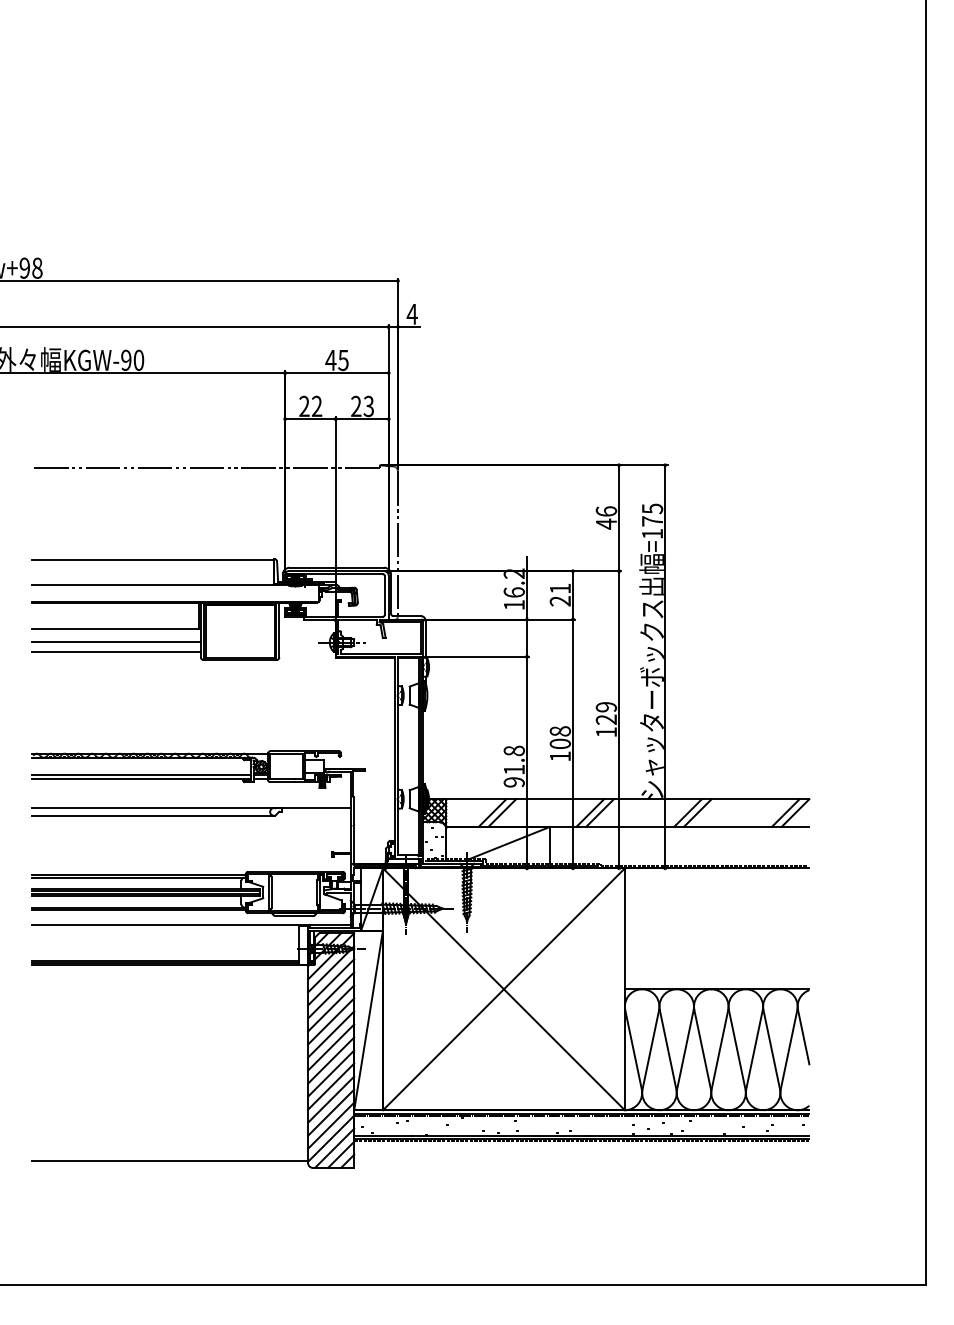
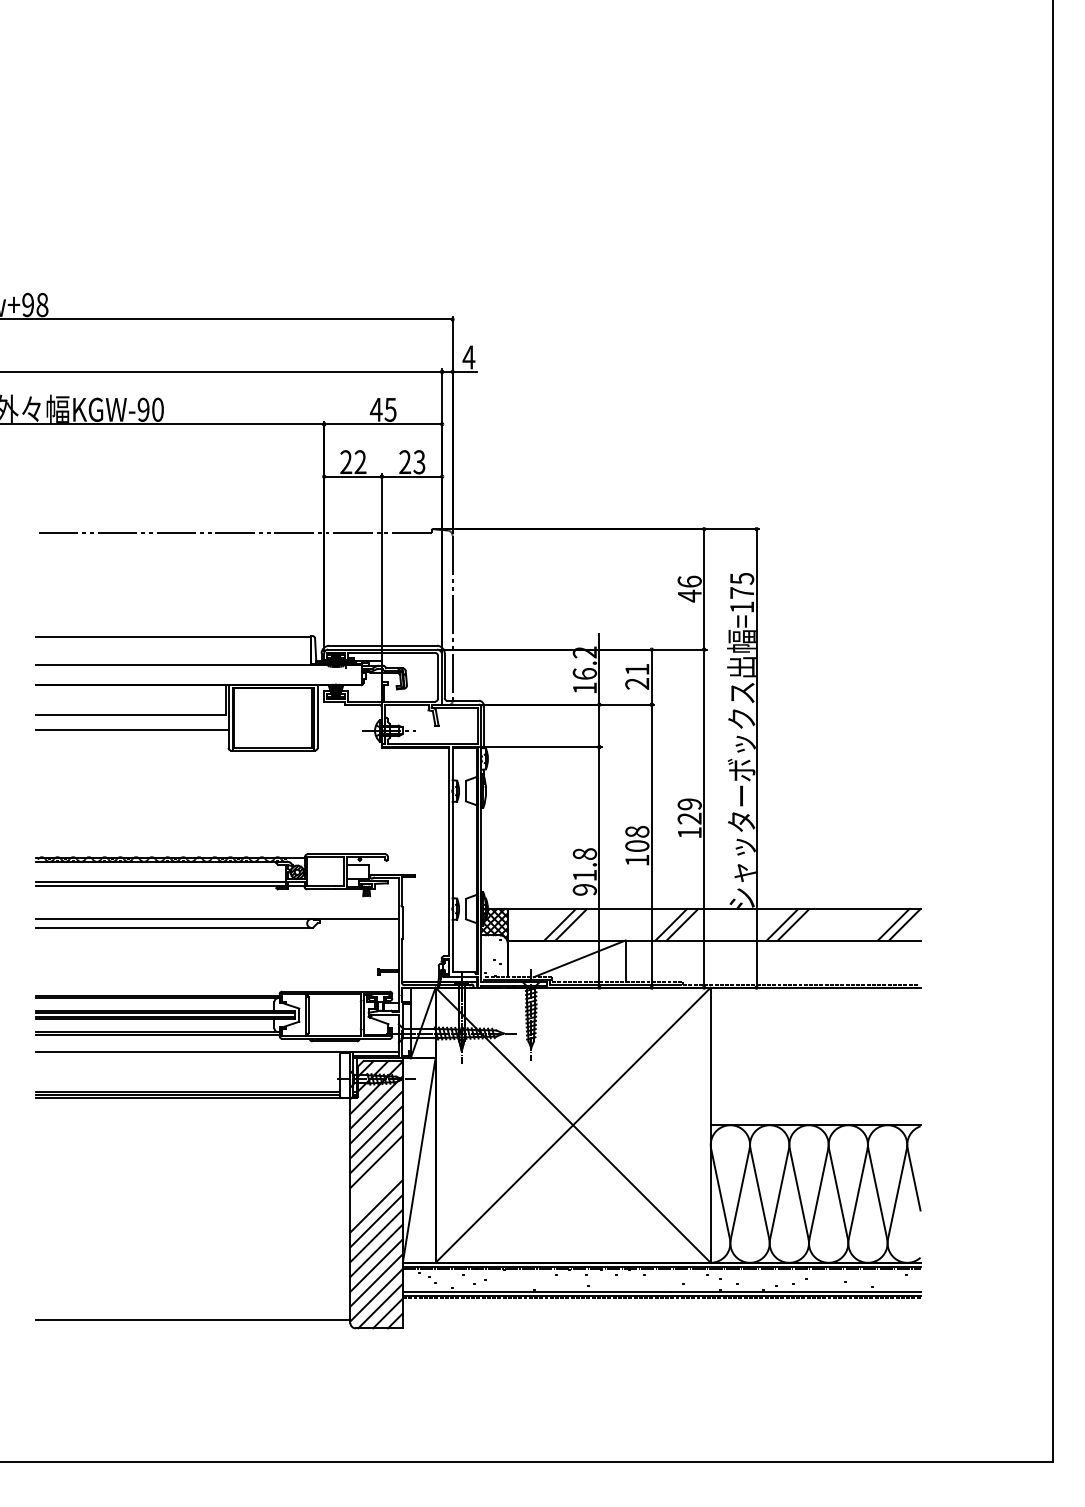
line: (116, 652) -> (132, 742), removed
line: (331, 1034) -> (376, 1176), removed
line: (331, 1047) -> (376, 1191), removed

